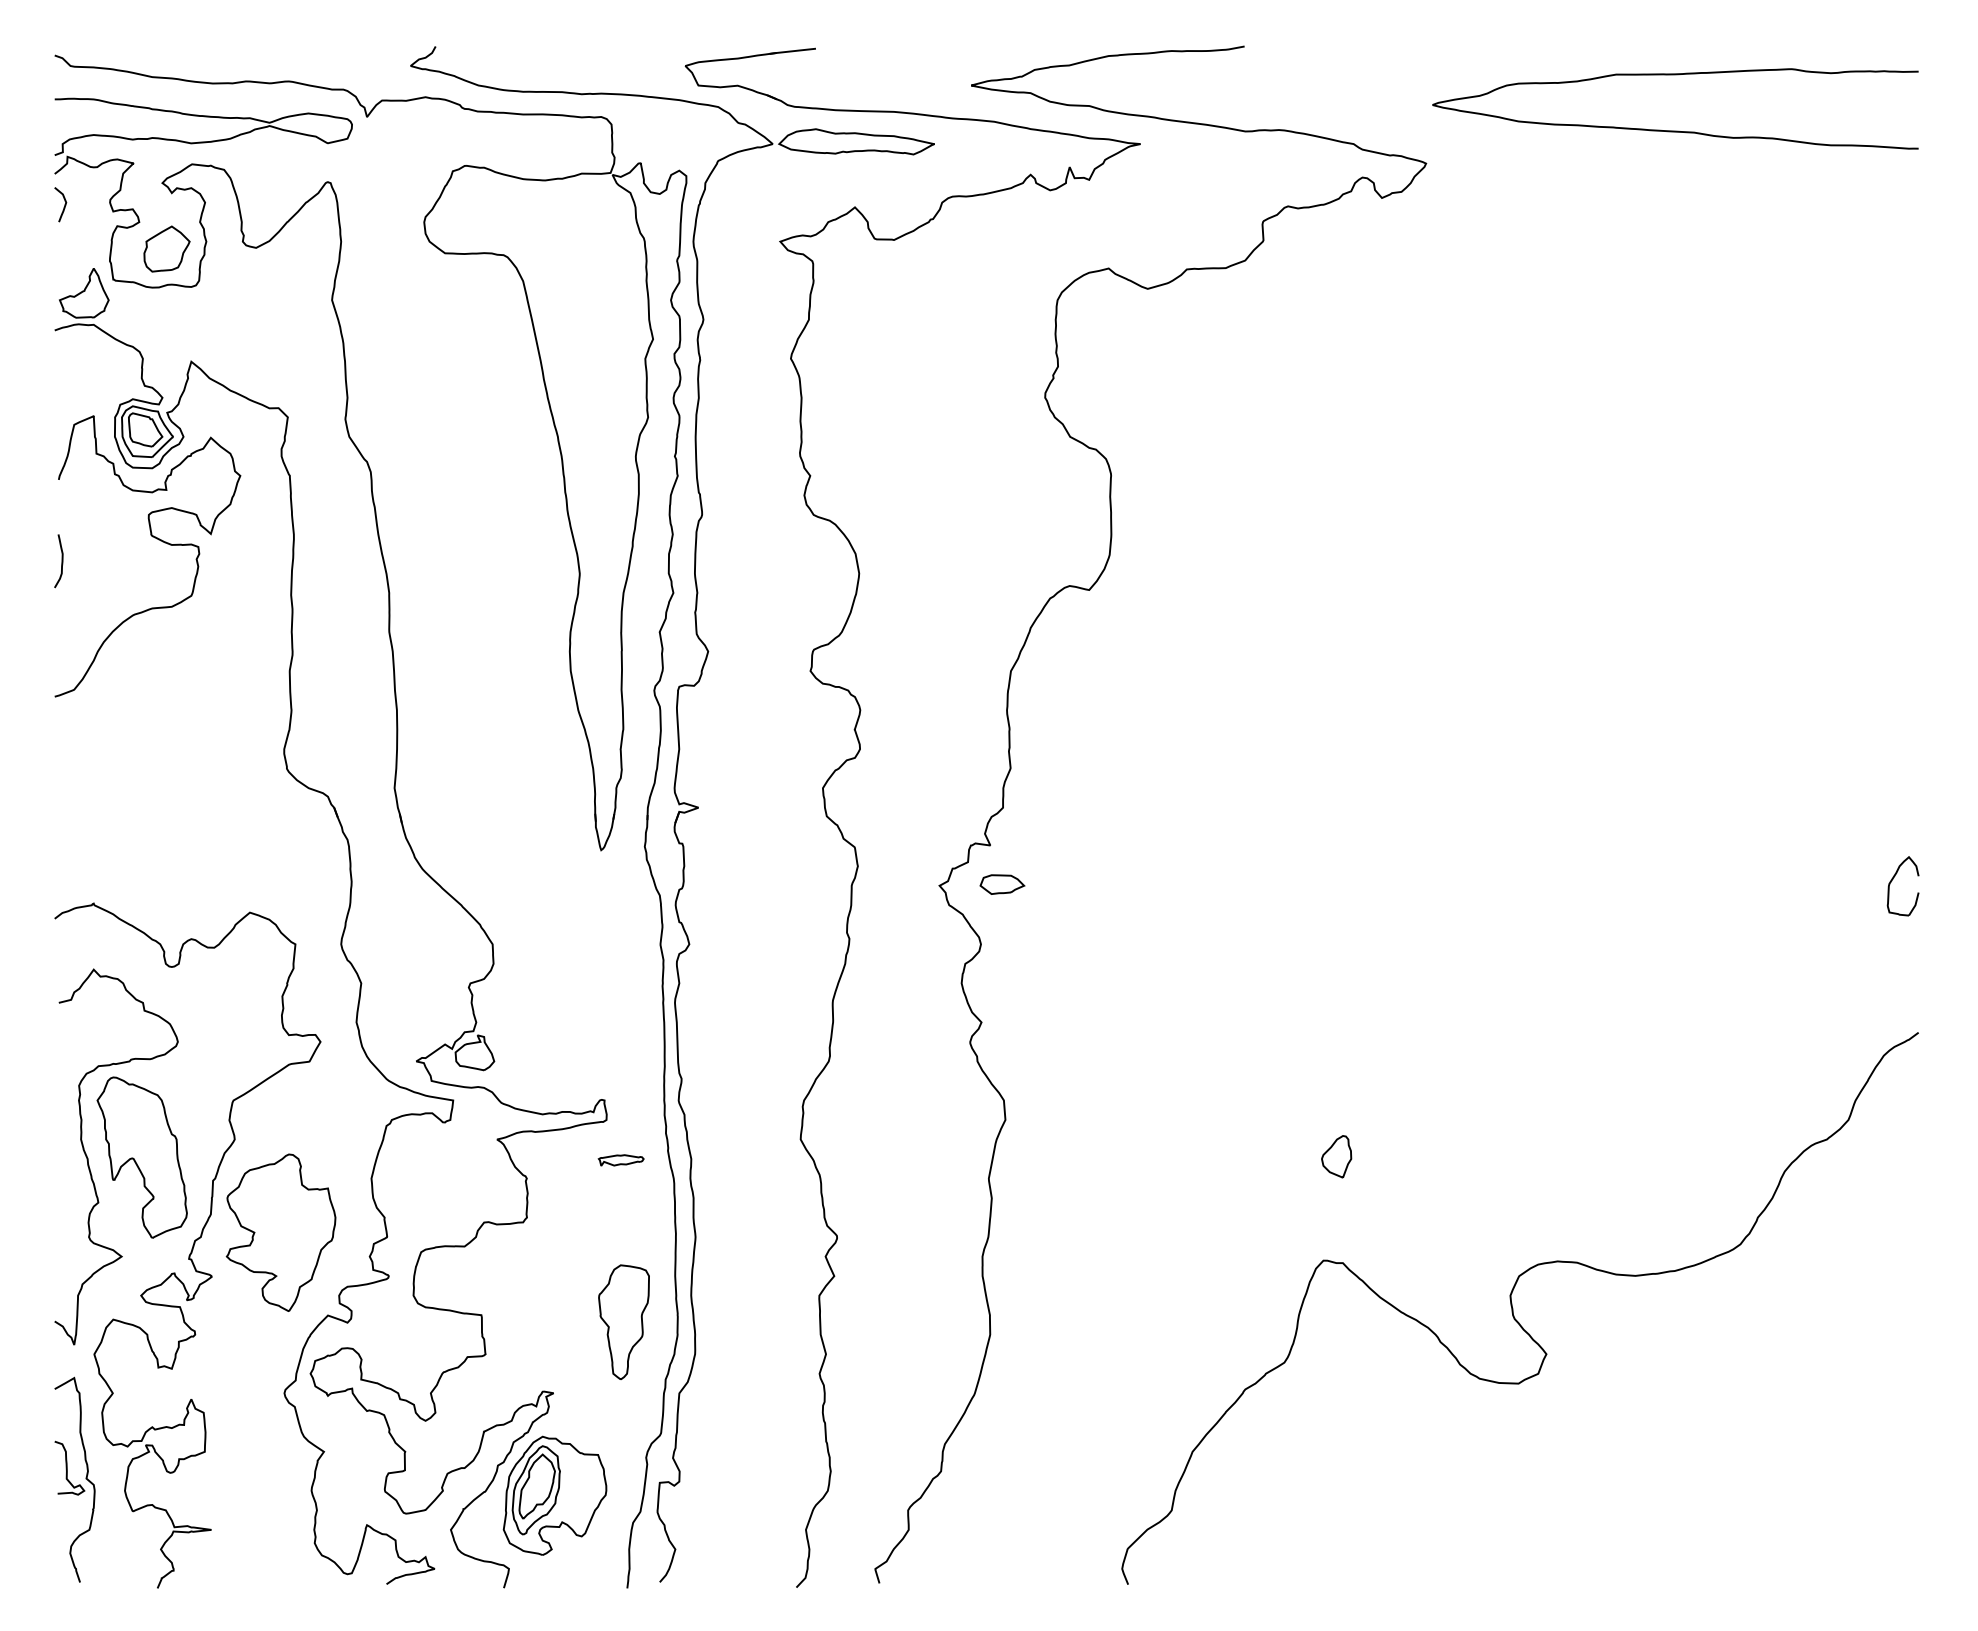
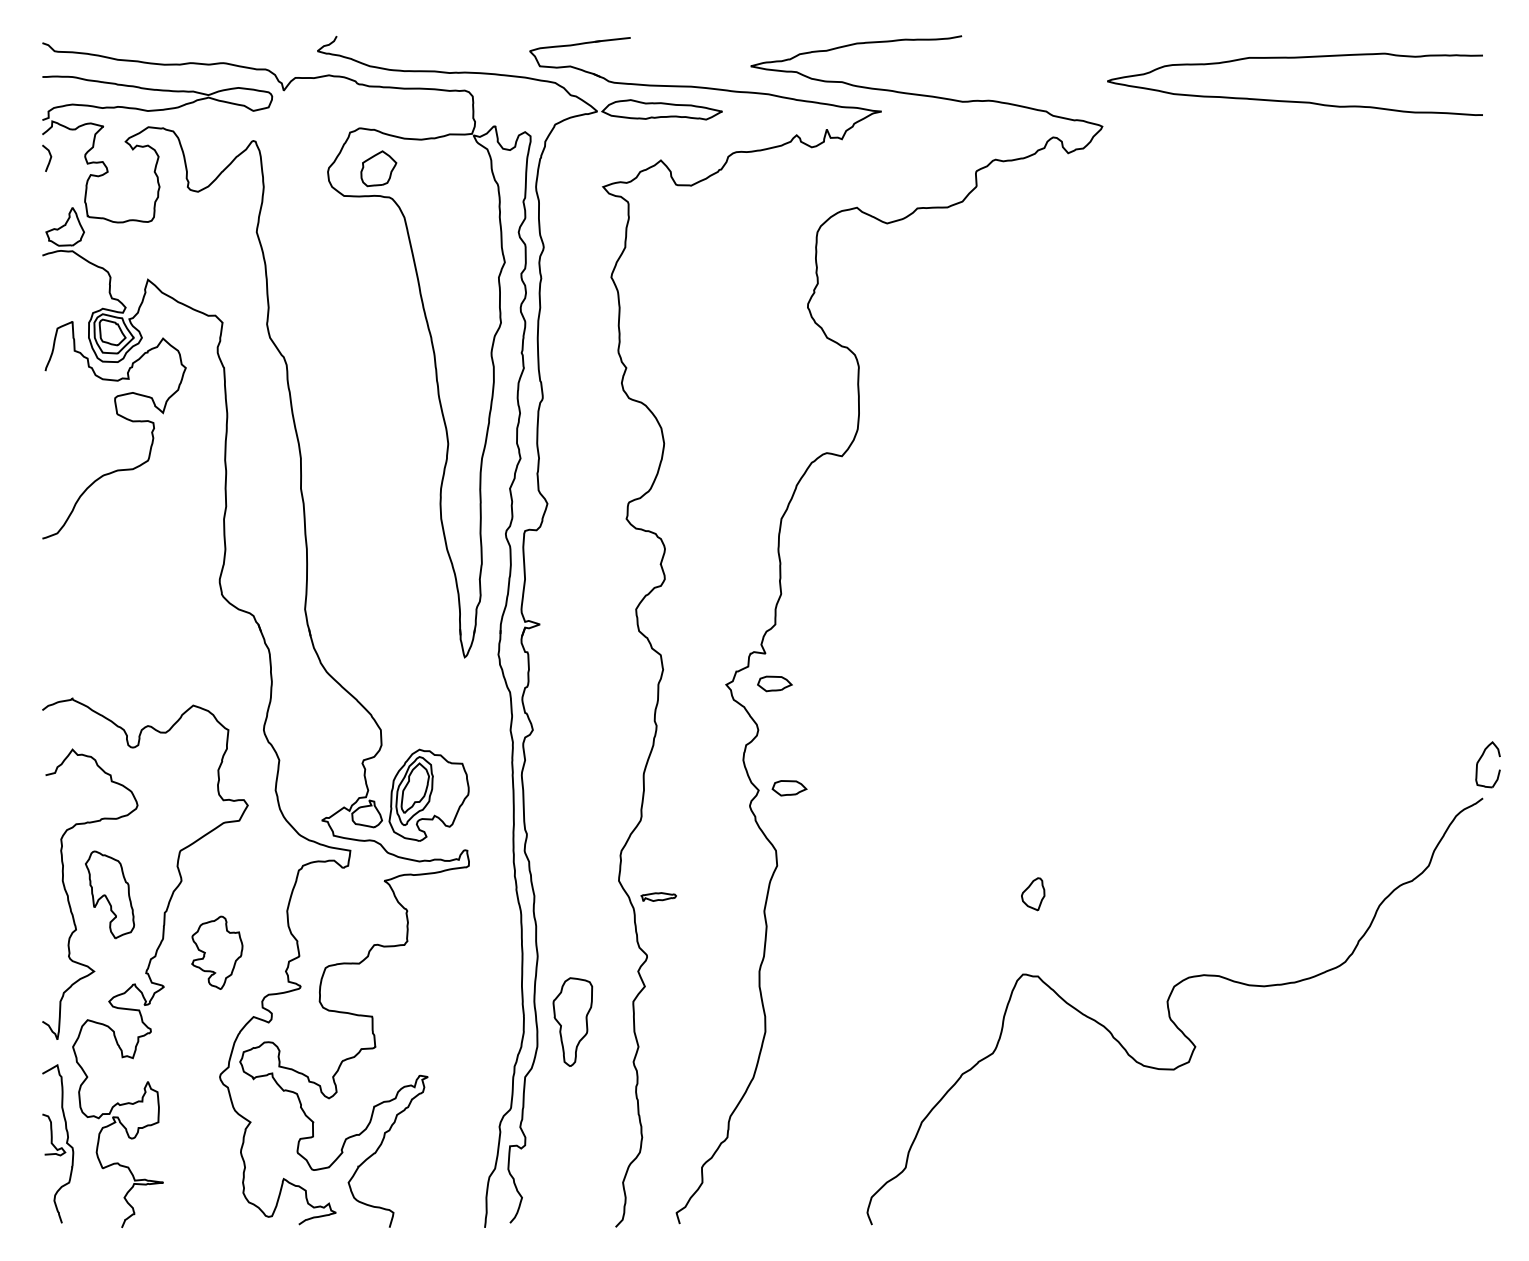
part: (166, 248) -> (378, 168), moved
curve: (61, 561) -> (47, 434), removed
part: (1893, 879) -> (1480, 759), moved
part: (1021, 1019) -> (789, 788), added
part: (141, 1157) -> (109, 894), size x0.7
part: (620, 1160) -> (658, 897), moved
part: (280, 1232) -> (216, 952), size x0.6
part: (623, 1321) -> (572, 1021), moved
part: (554, 1495) -> (428, 795), moved

